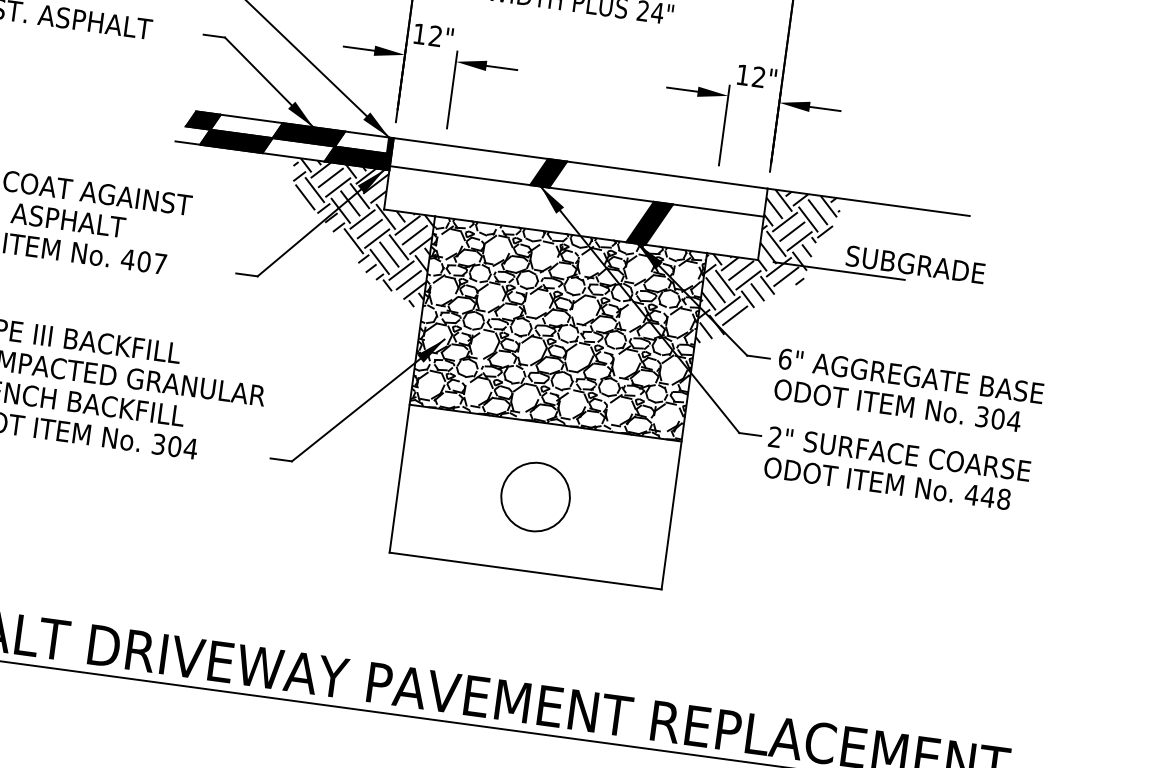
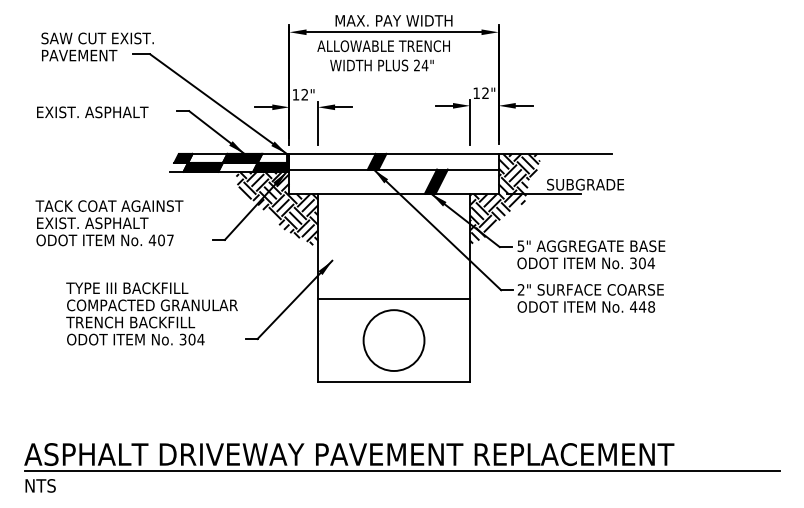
hatch: (557, 328) -> (393, 246), removed
text: (784, 359) -> (520, 246), 6" -> 5"
circle: (536, 497) -> (394, 340), size x1.6

